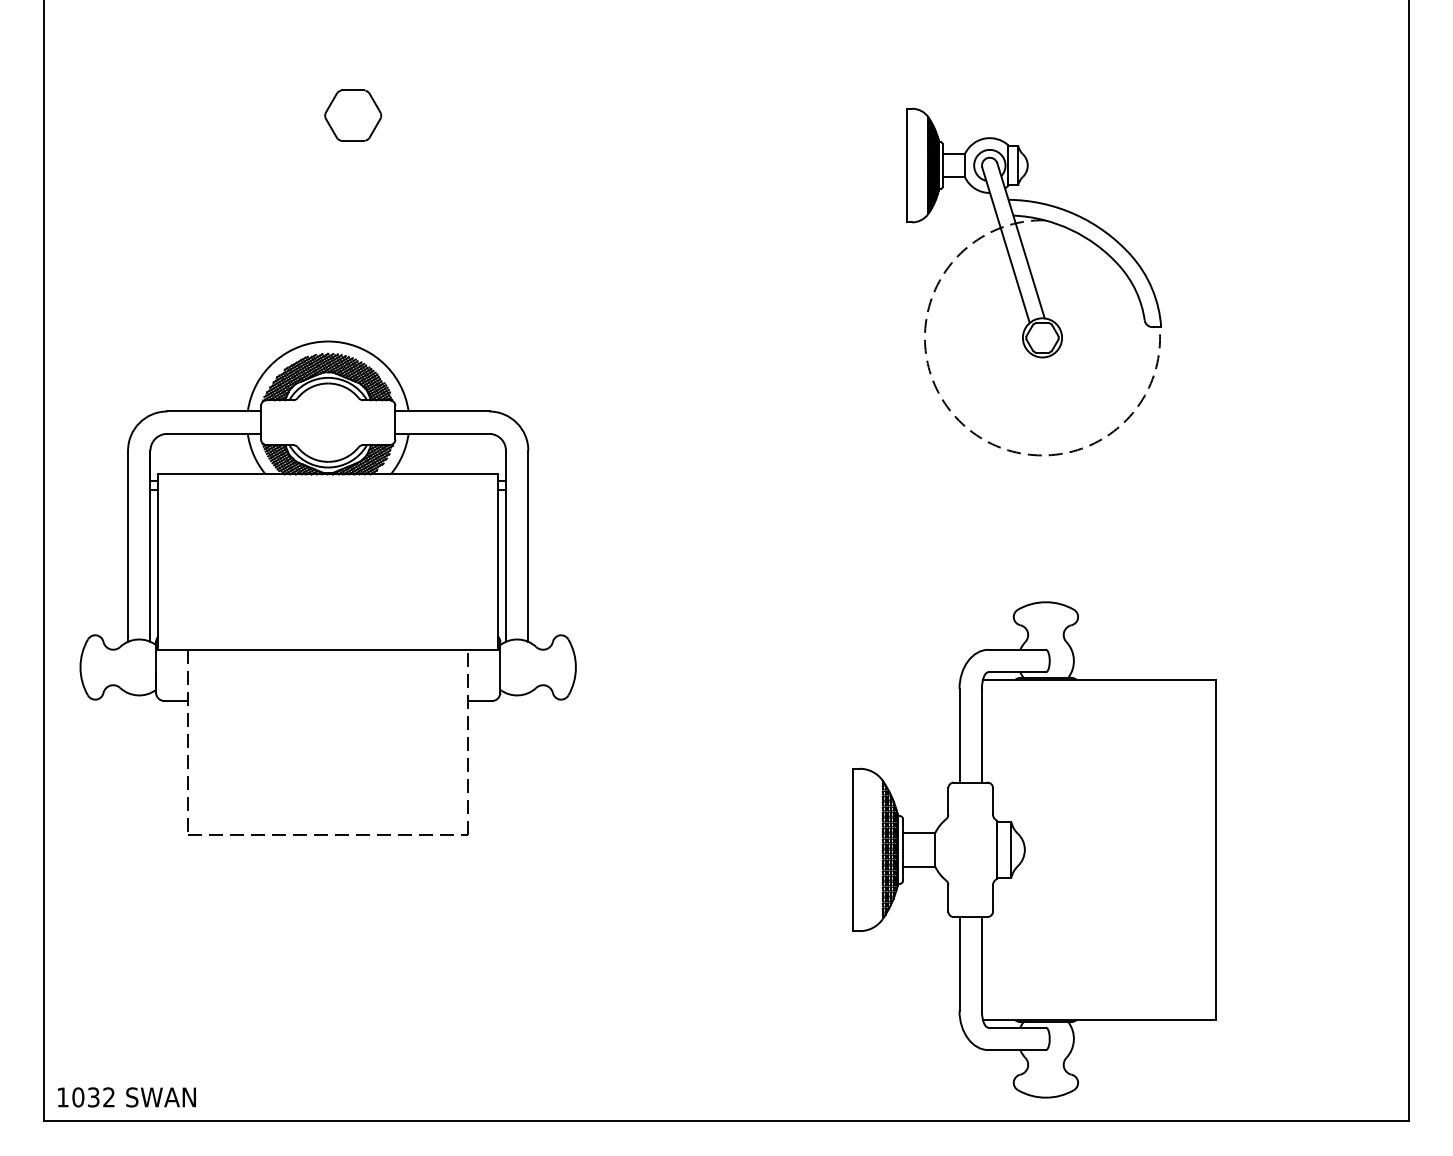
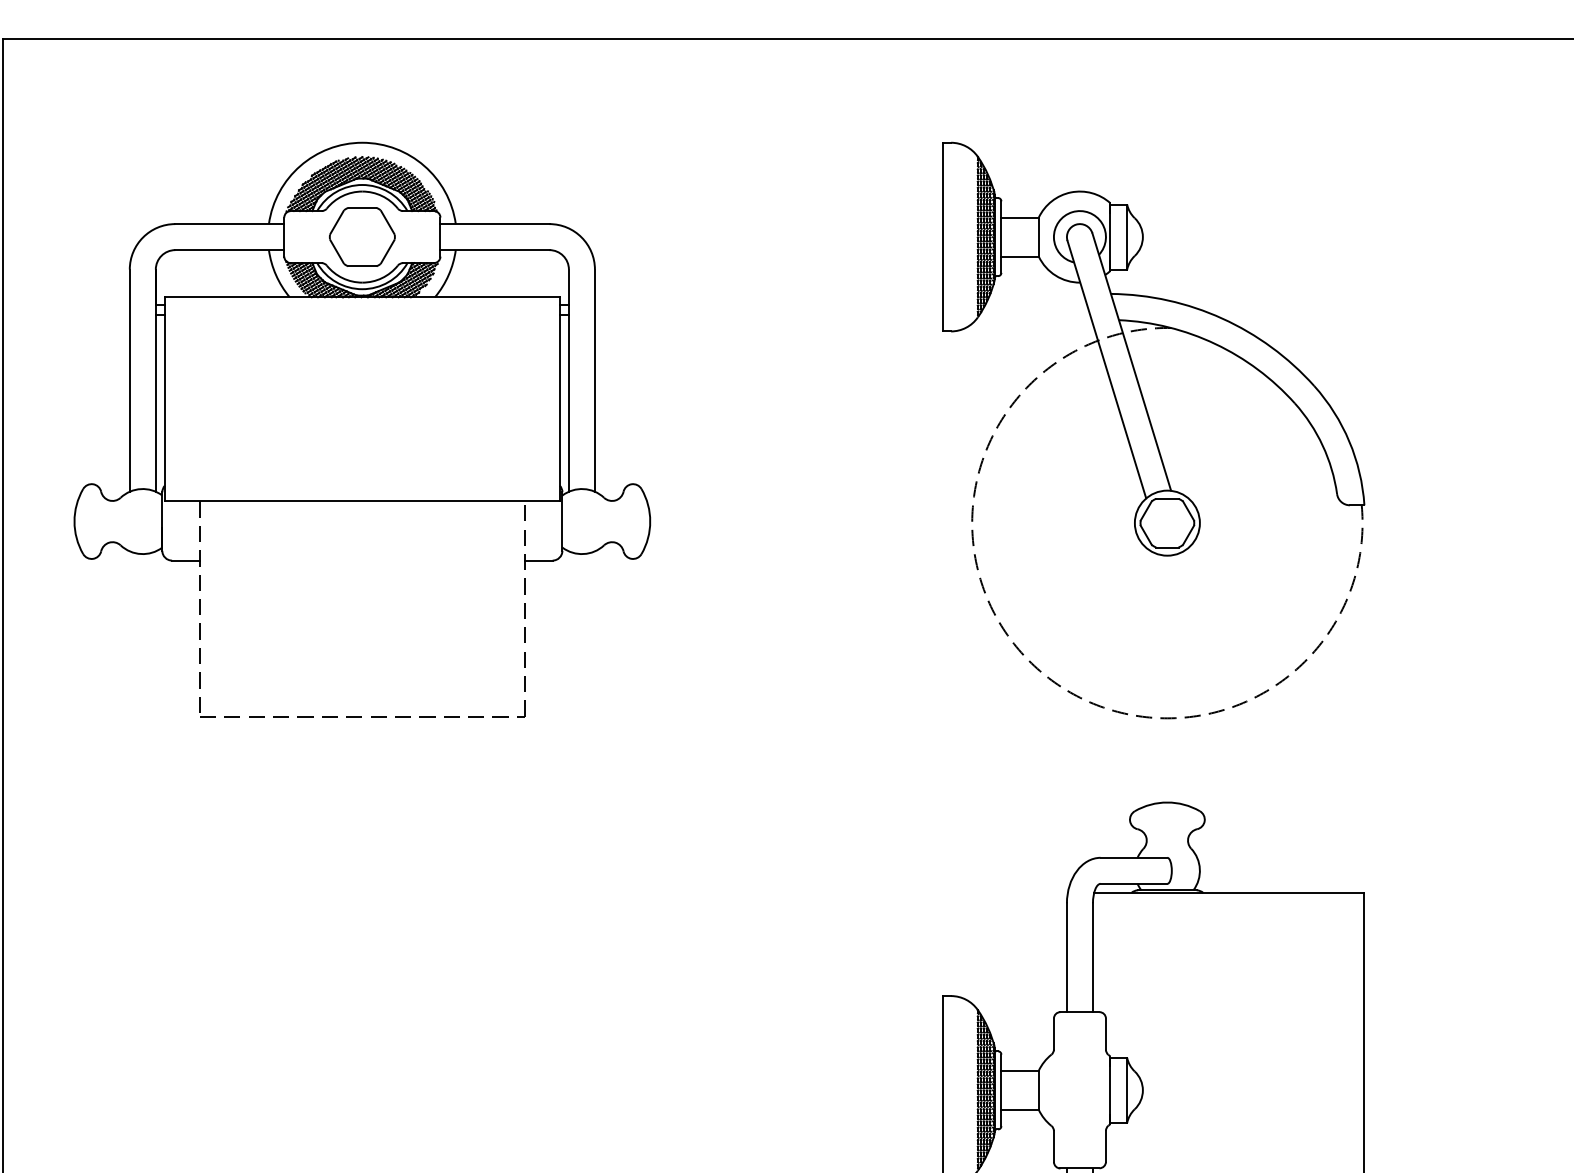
part: (1034, 281) -> (1154, 429), size x1.43
part: (327, 587) -> (361, 428), moved

